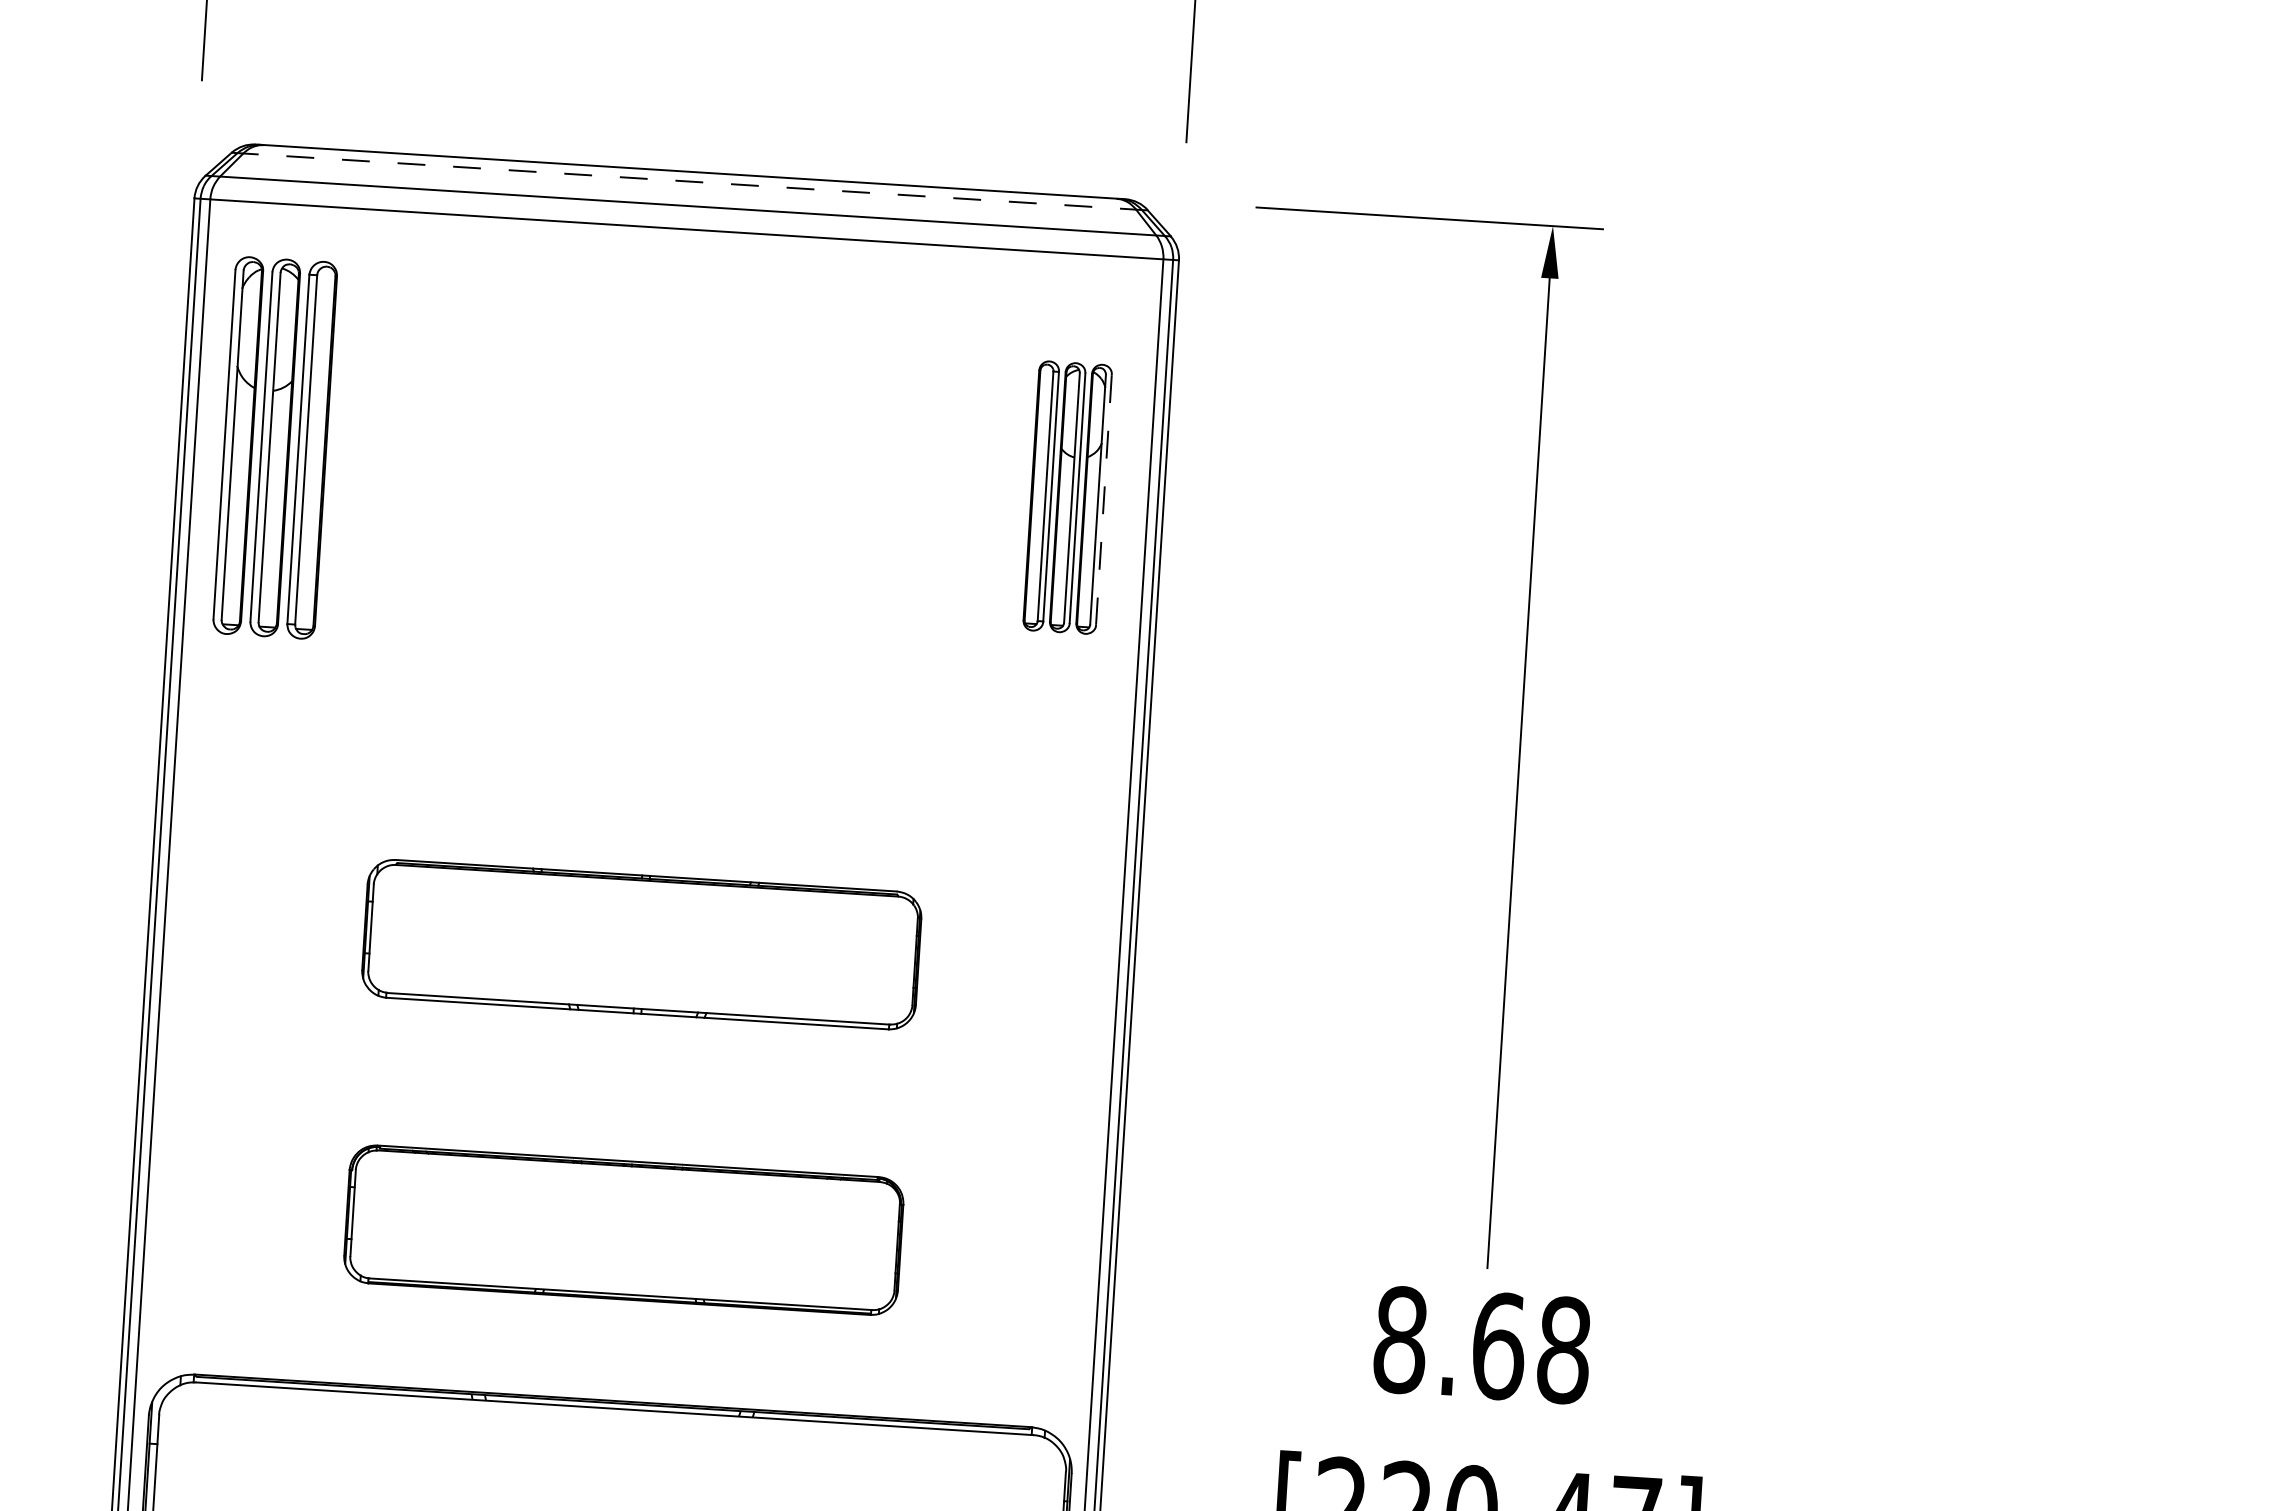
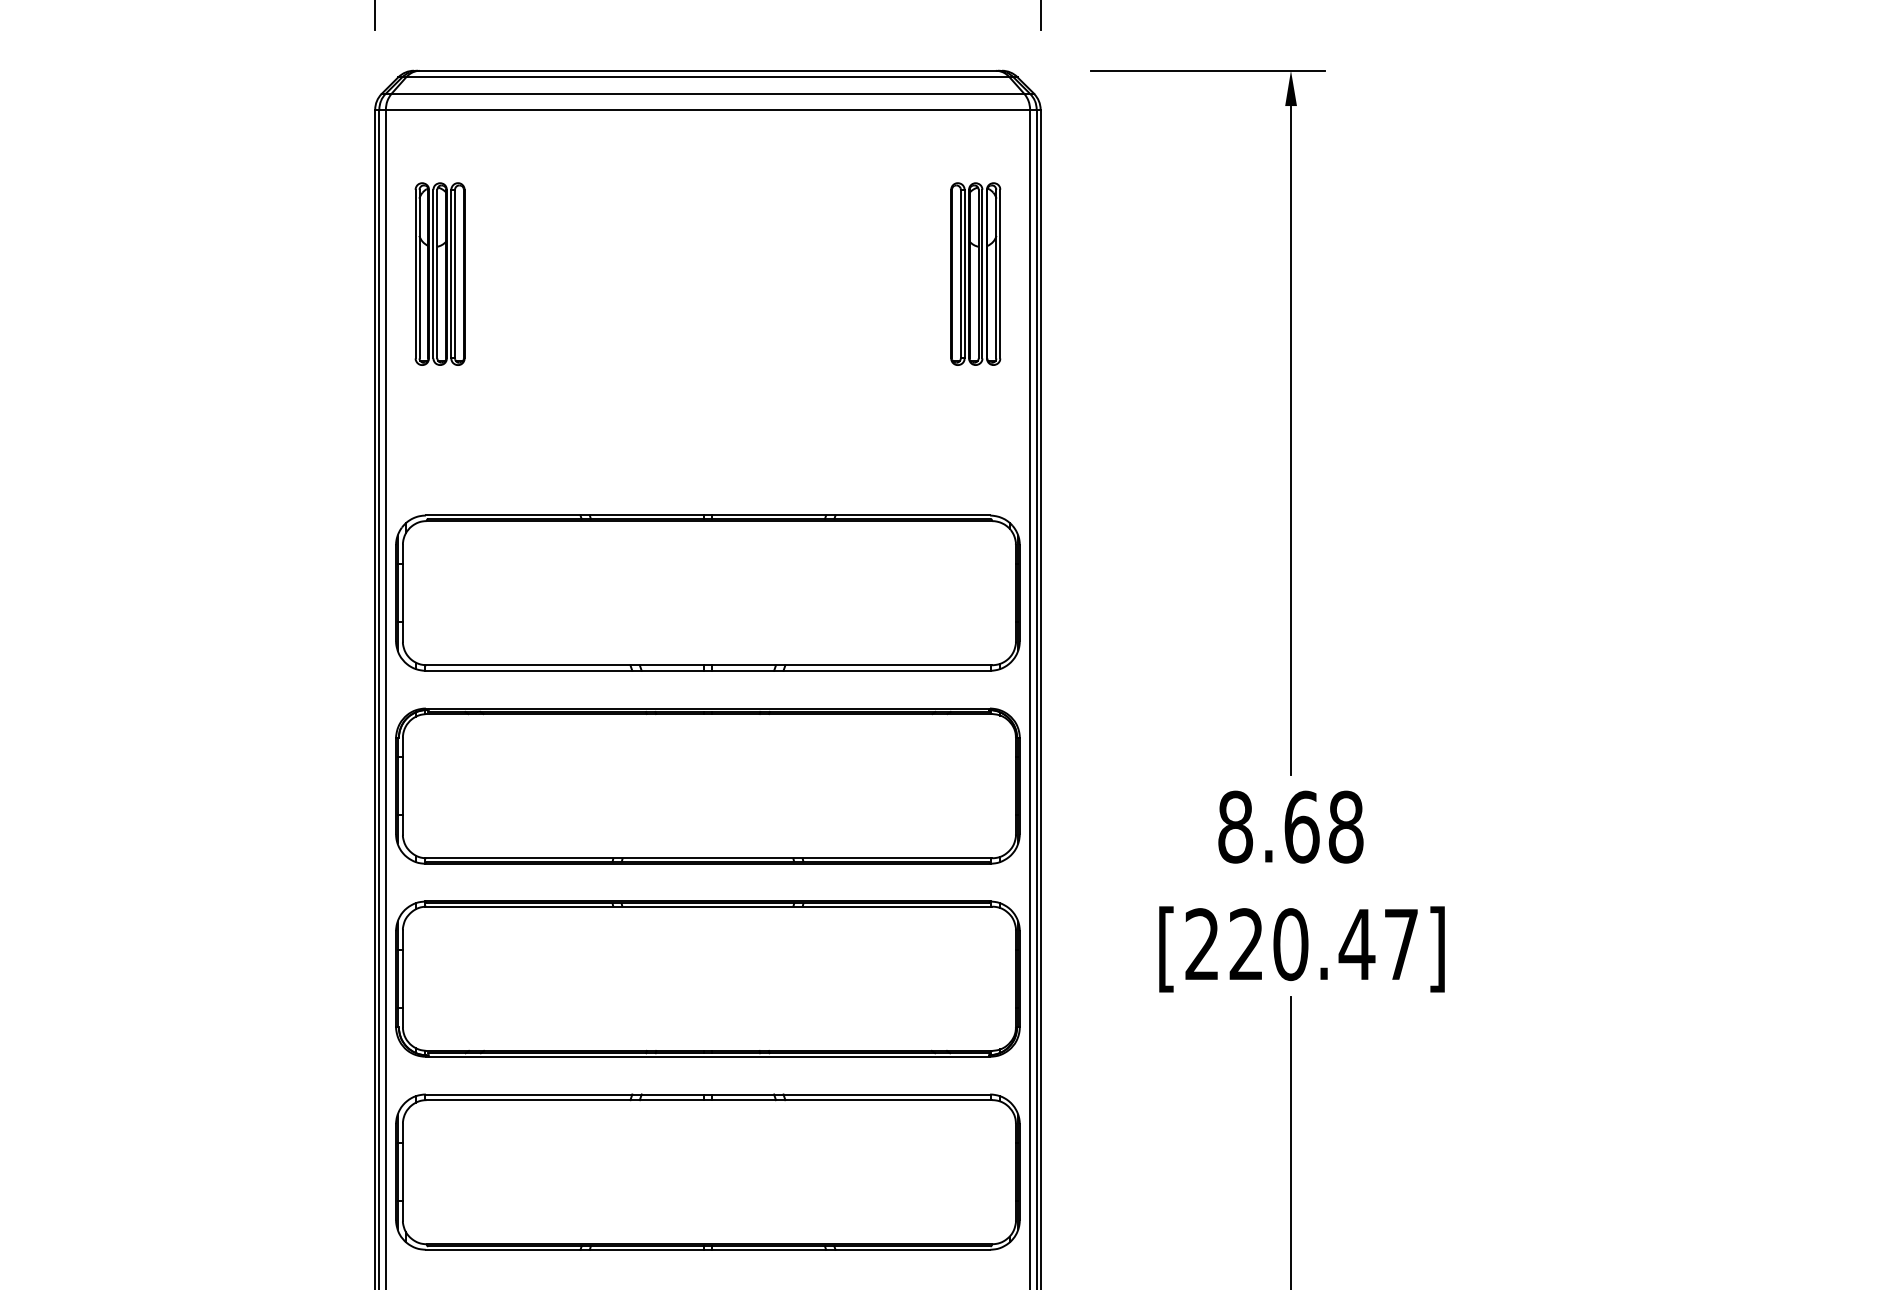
line: (689, 181) -> (707, 77), dashed -> solid
part: (274, 446) -> (439, 273), size x0.71
line: (1104, 500) -> (1000, 274), dashed -> solid
part: (641, 943) -> (707, 592), size x1.67
part: (623, 1229) -> (707, 785), size x1.67

